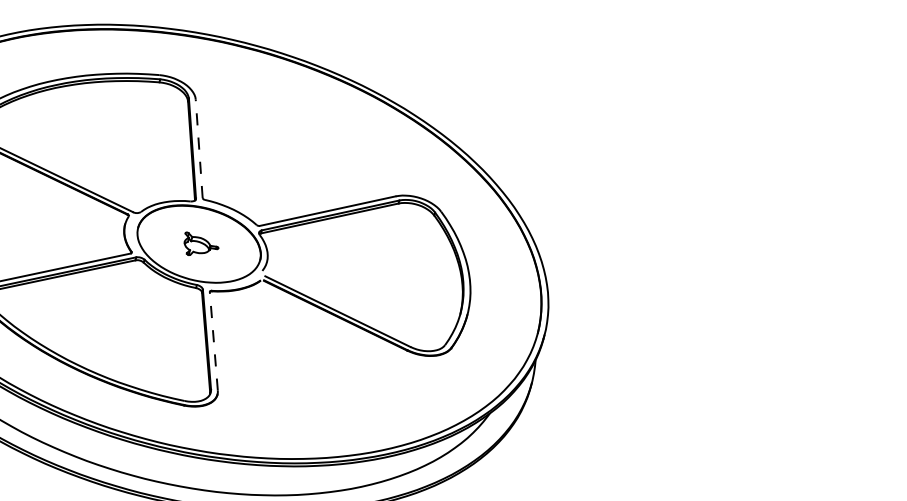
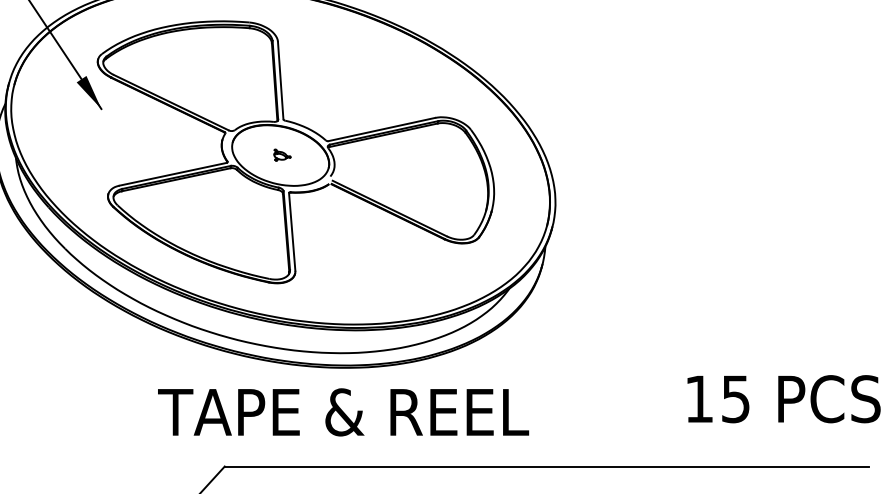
line: (198, 148) -> (280, 80), dashed -> solid
part: (201, 242) -> (282, 154), size x0.62
line: (214, 340) -> (292, 231), dashed -> solid

